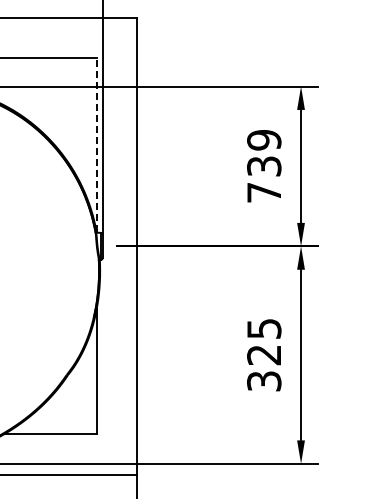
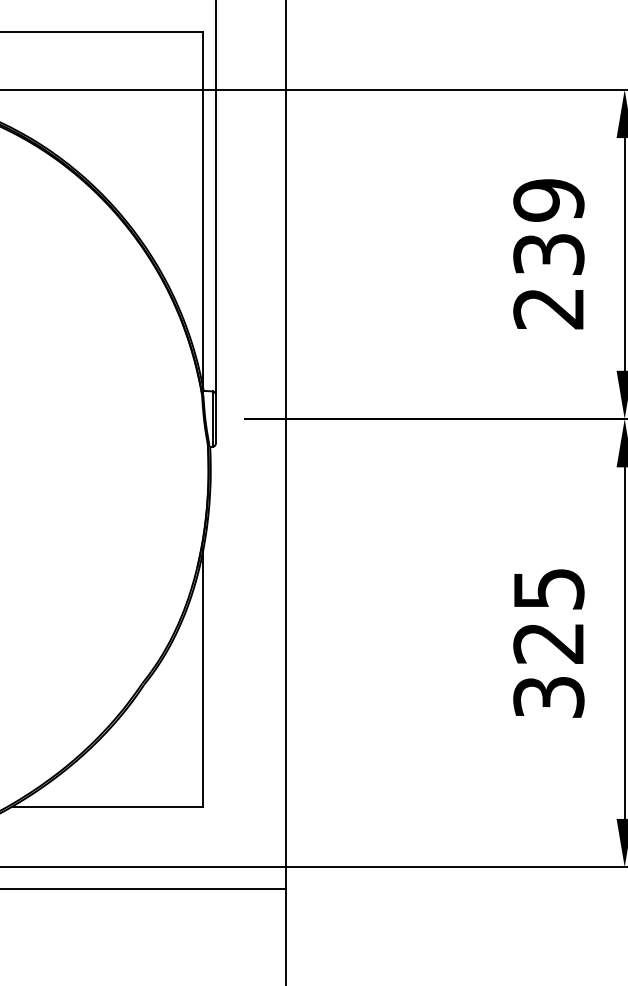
line: (96, 145) -> (203, 211), dashed -> solid
text: (263, 192) -> (547, 308), 739 -> 239

